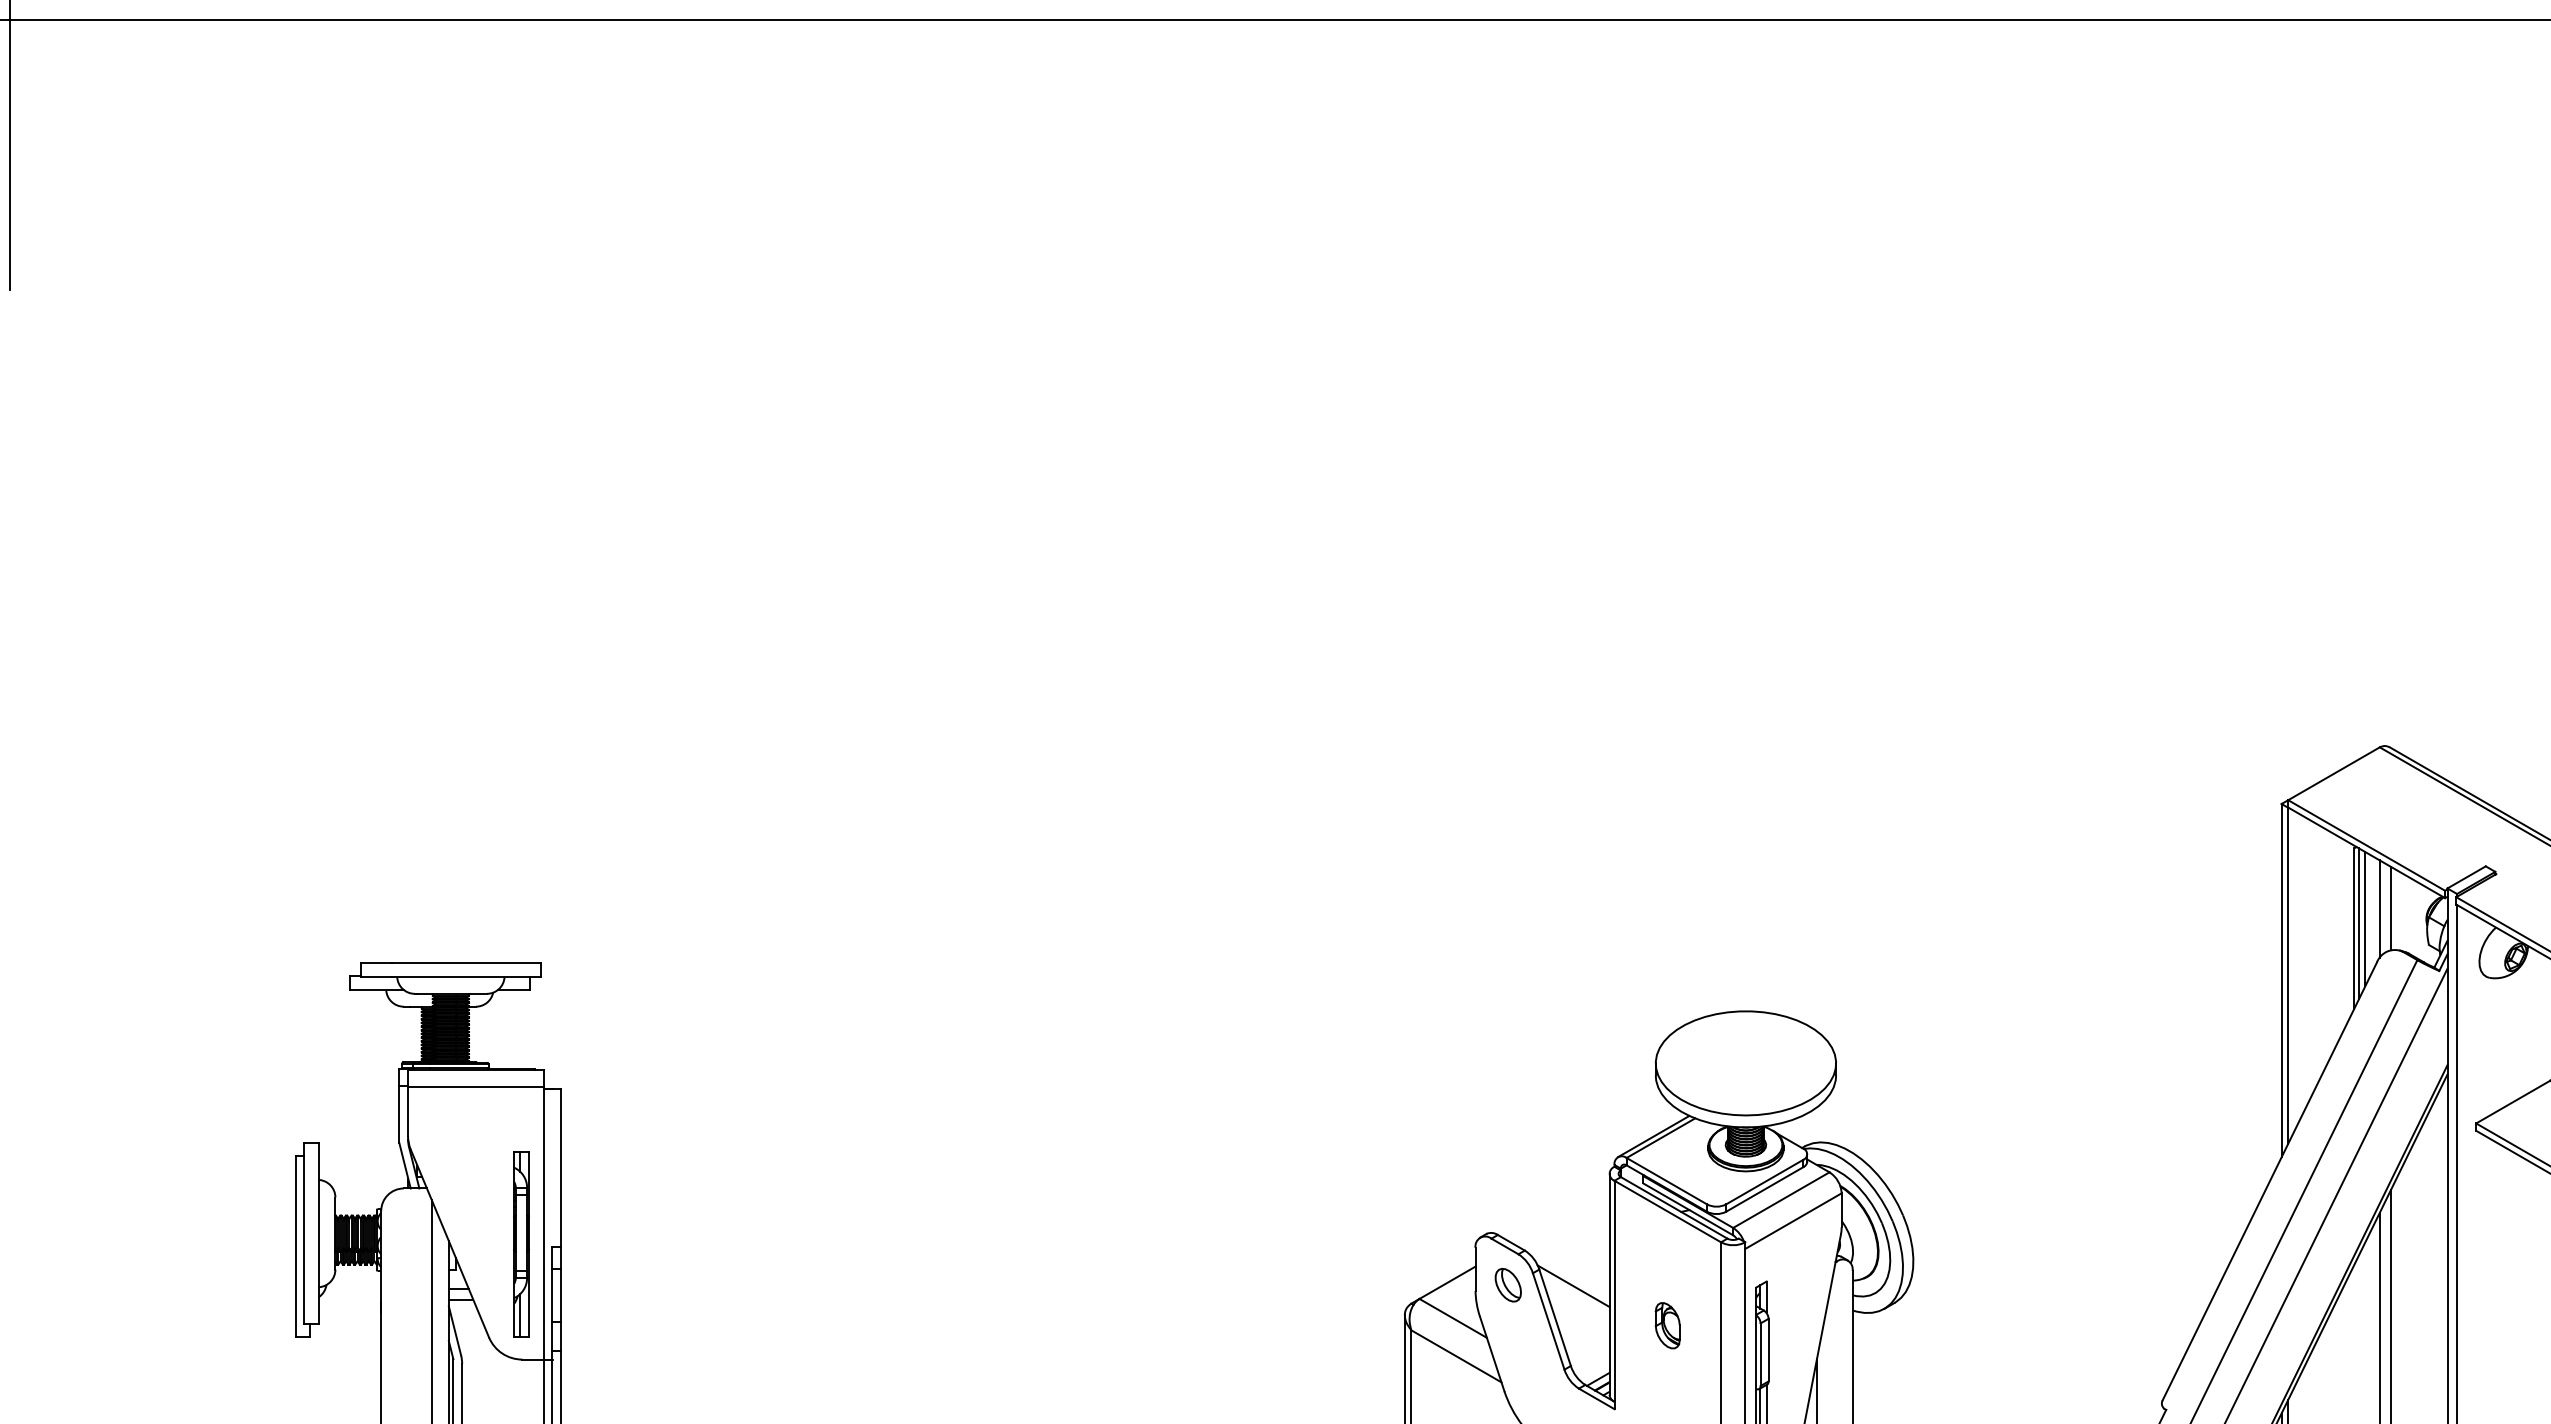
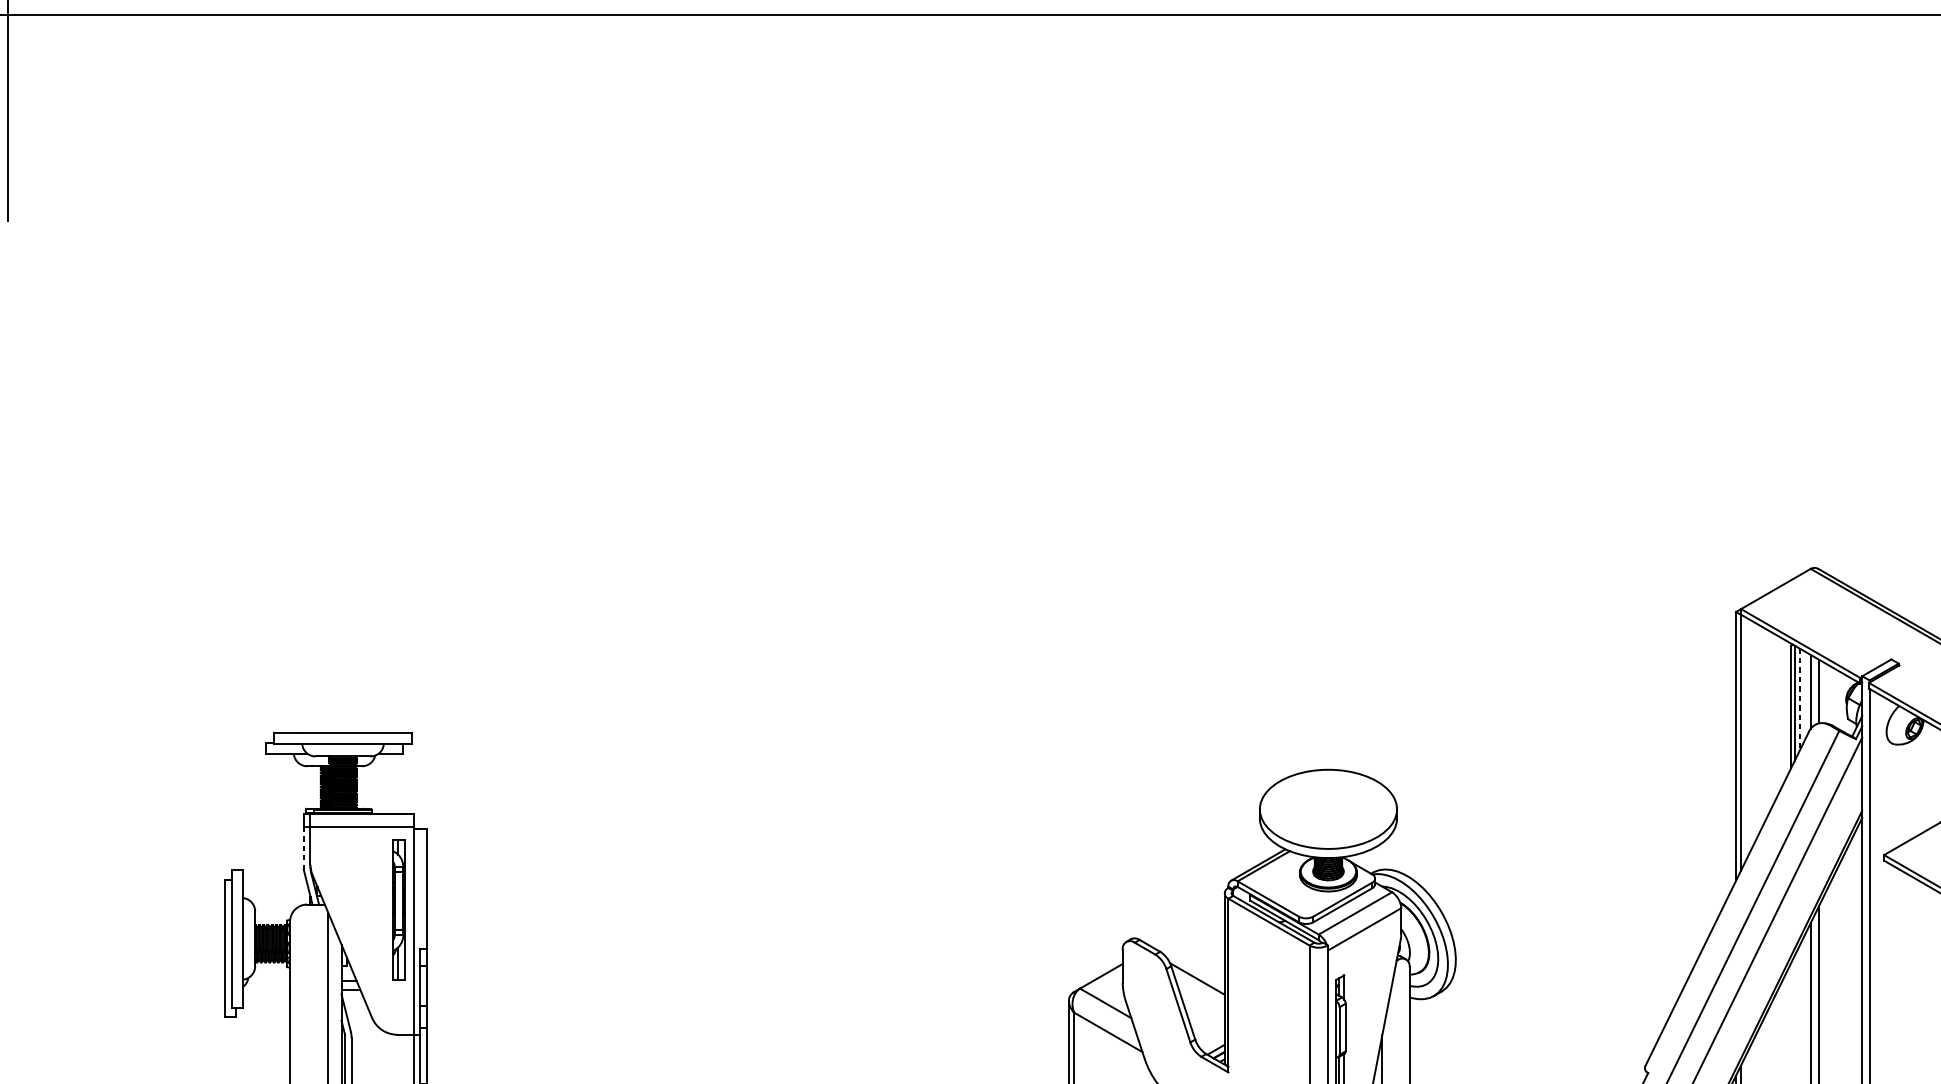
line: (2365, 919) -> (1799, 699), solid -> dashed
line: (399, 1115) -> (303, 849), solid -> dashed
part: (521, 1244) -> (399, 909), moved
part: (1507, 1285) -> (1147, 978), removed
part: (1667, 1325) -> (1268, 1008), removed

